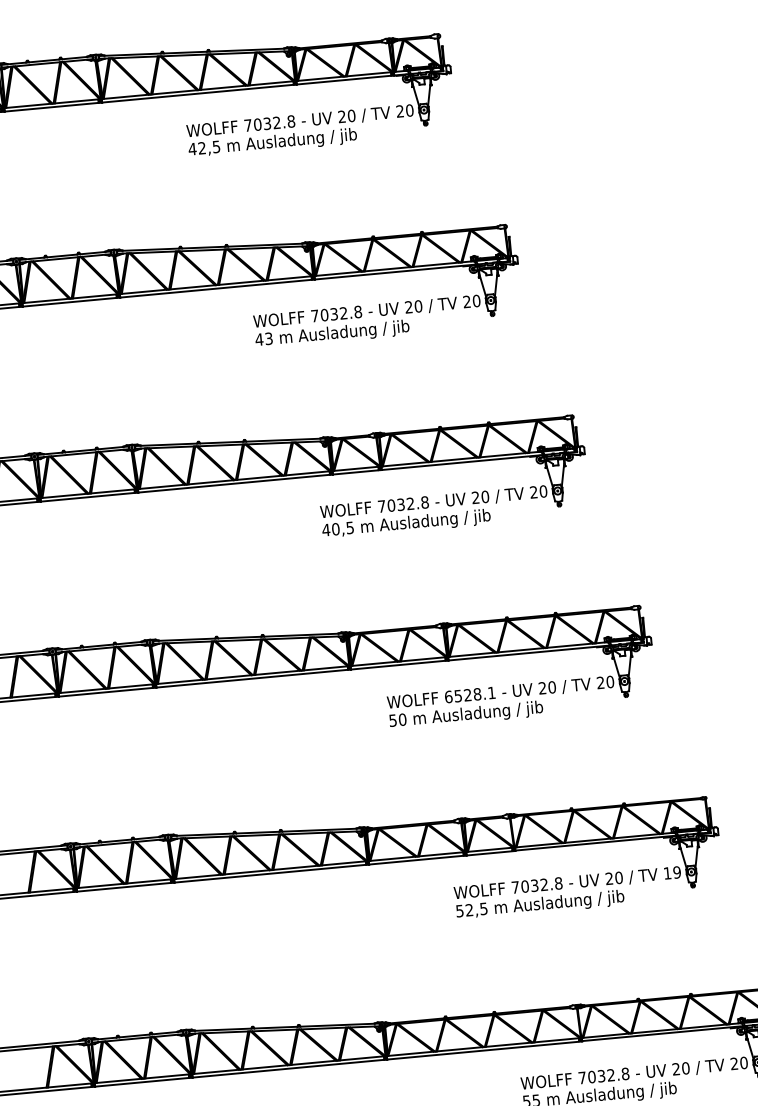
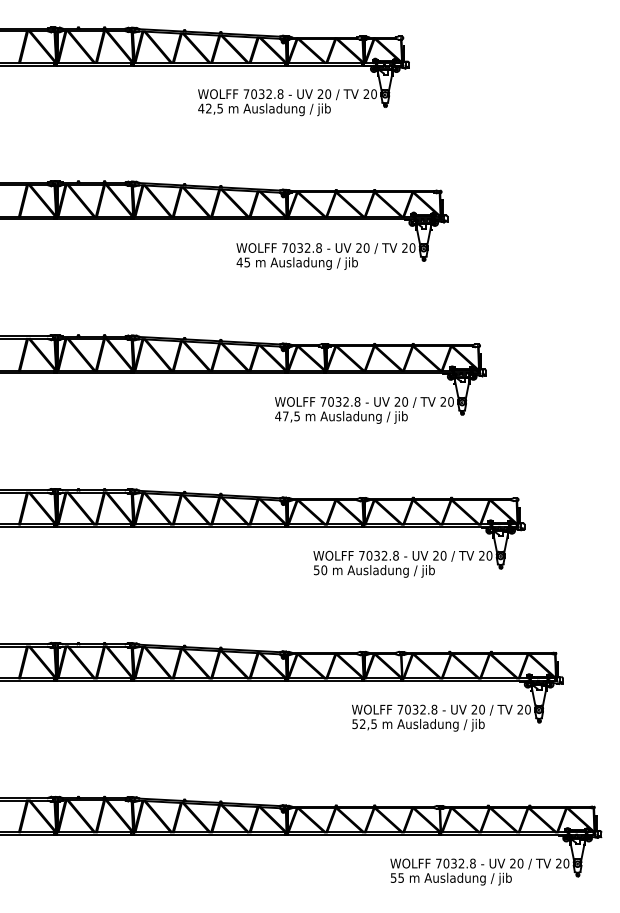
text: (267, 337) -> (246, 261), 43 -> 45
text: (335, 529) -> (285, 416), 40,5 -> 47,5
text: (469, 694) -> (378, 555), 6528.1 -> 7032.8
text: (671, 872) -> (523, 709), 19 -> 20

